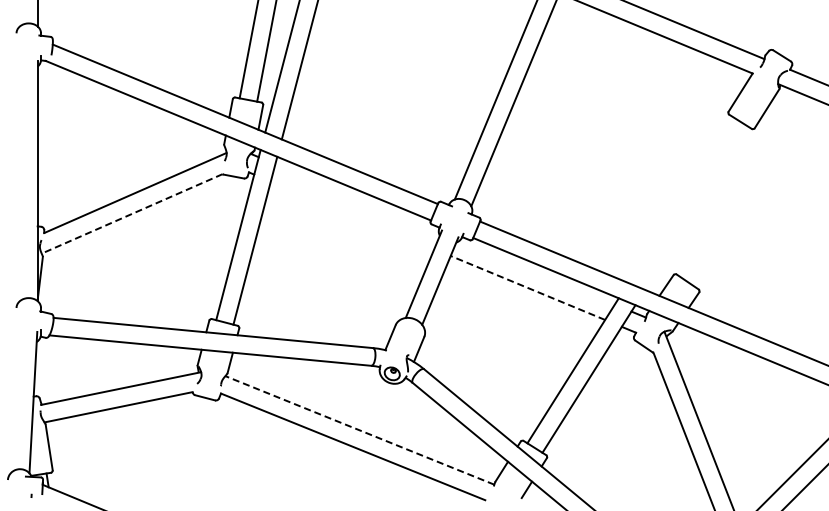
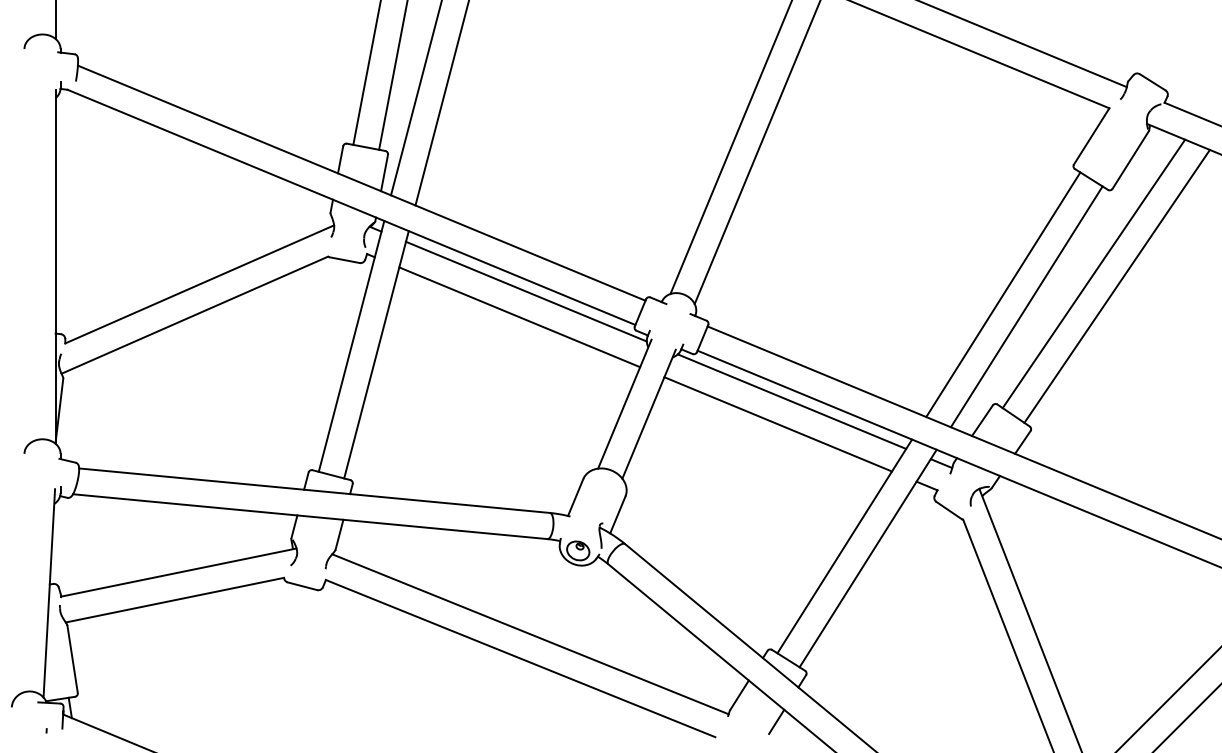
line: (742, 185) -> (1094, 273), added
line: (757, 193) -> (1116, 285), added
line: (356, 197) -> (525, 291), added
line: (680, 200) -> (1003, 295), added
line: (696, 207) -> (1026, 305), added
line: (132, 213) -> (195, 314), dashed -> solid
line: (352, 215) -> (519, 317), added
line: (536, 272) -> (790, 401), added
line: (527, 287) -> (777, 423), dashed -> solid
line: (359, 430) -> (529, 634), dashed -> solid

